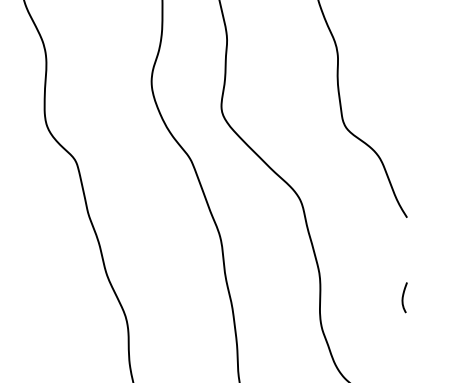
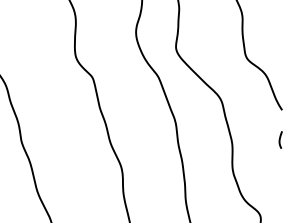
curve: (404, 296) -> (280, 139), moved

